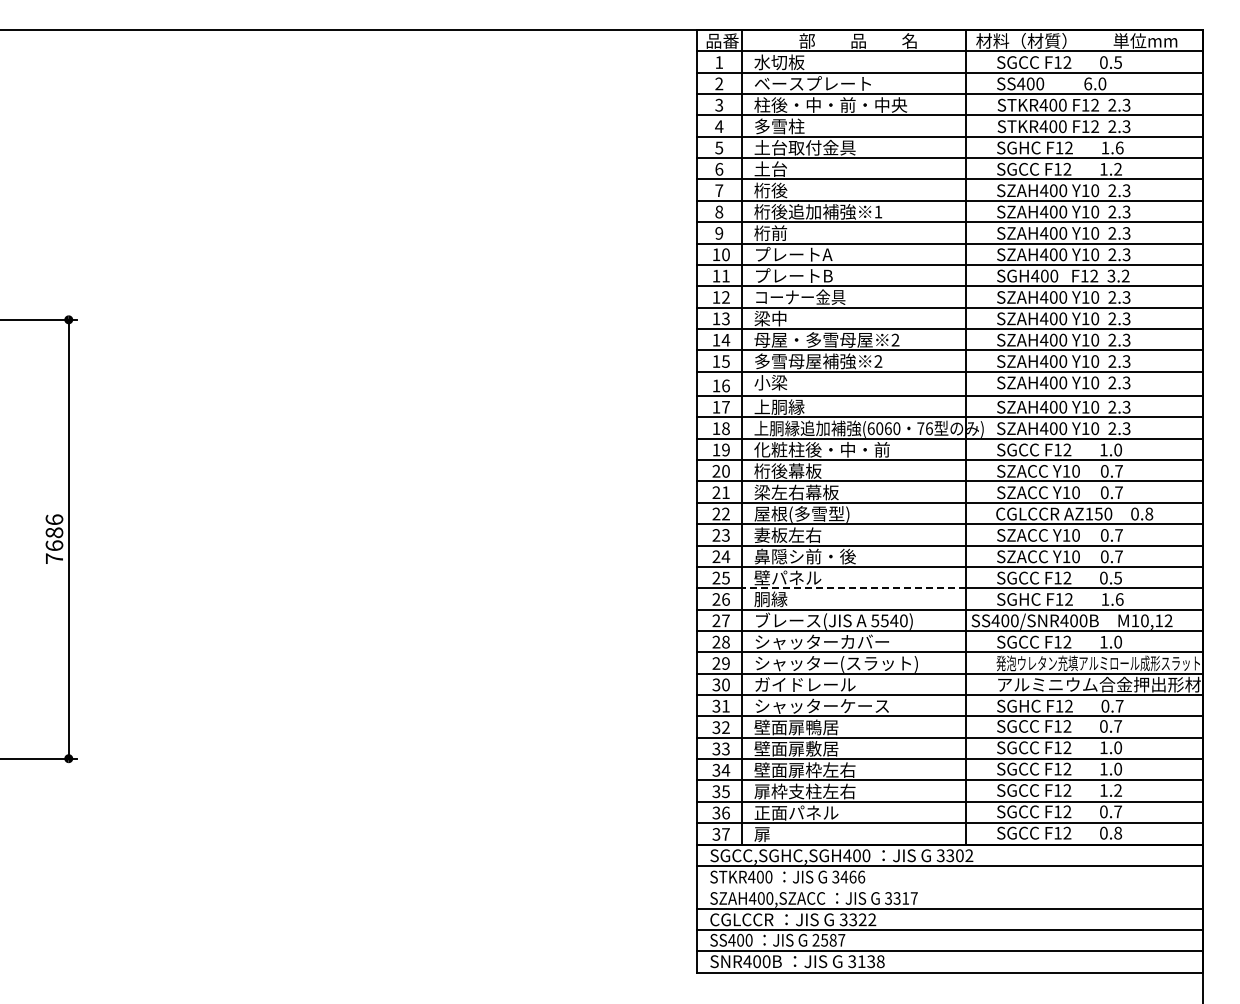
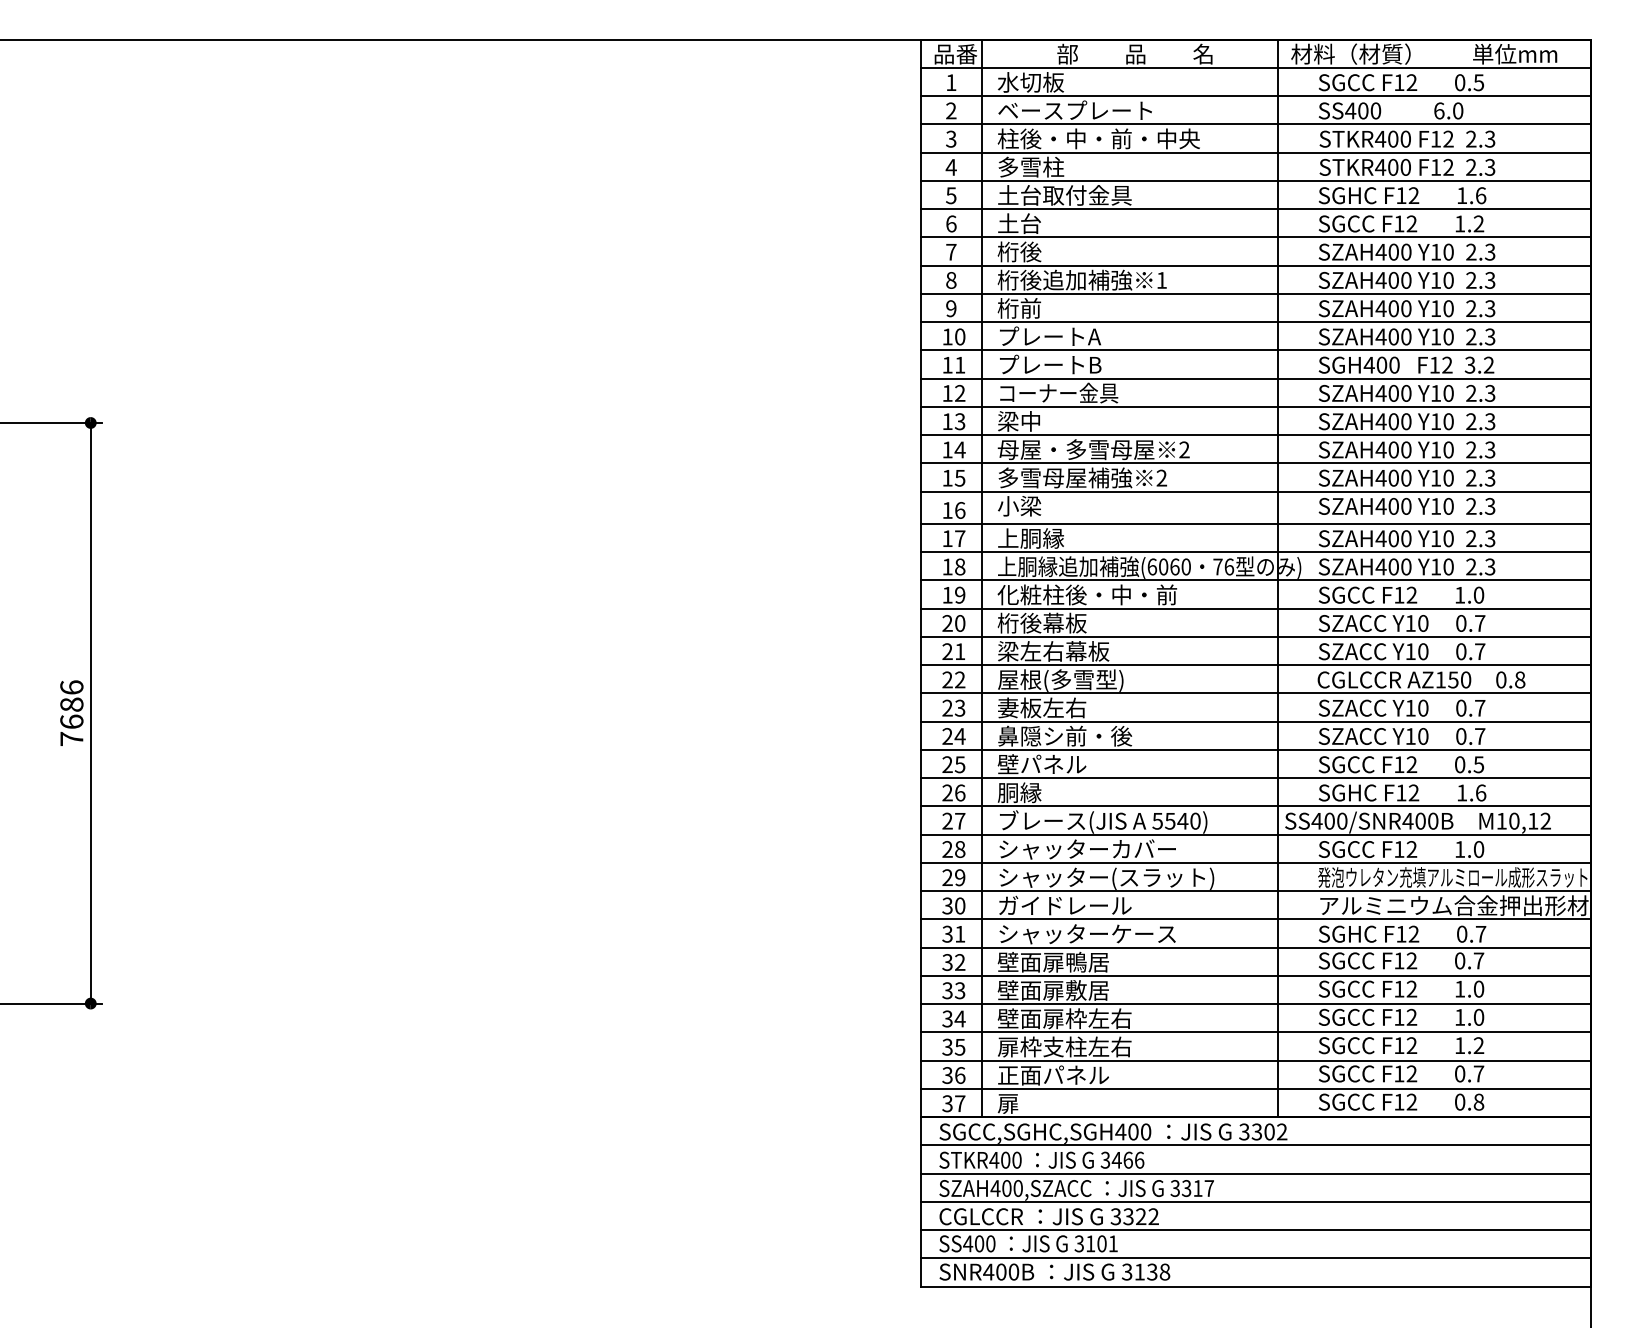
line: (853, 588) -> (1128, 778), dashed -> solid
line: (949, 887) -> (1255, 1173), added
text: (828, 940) -> (1095, 1244), 2587 -> 3101

